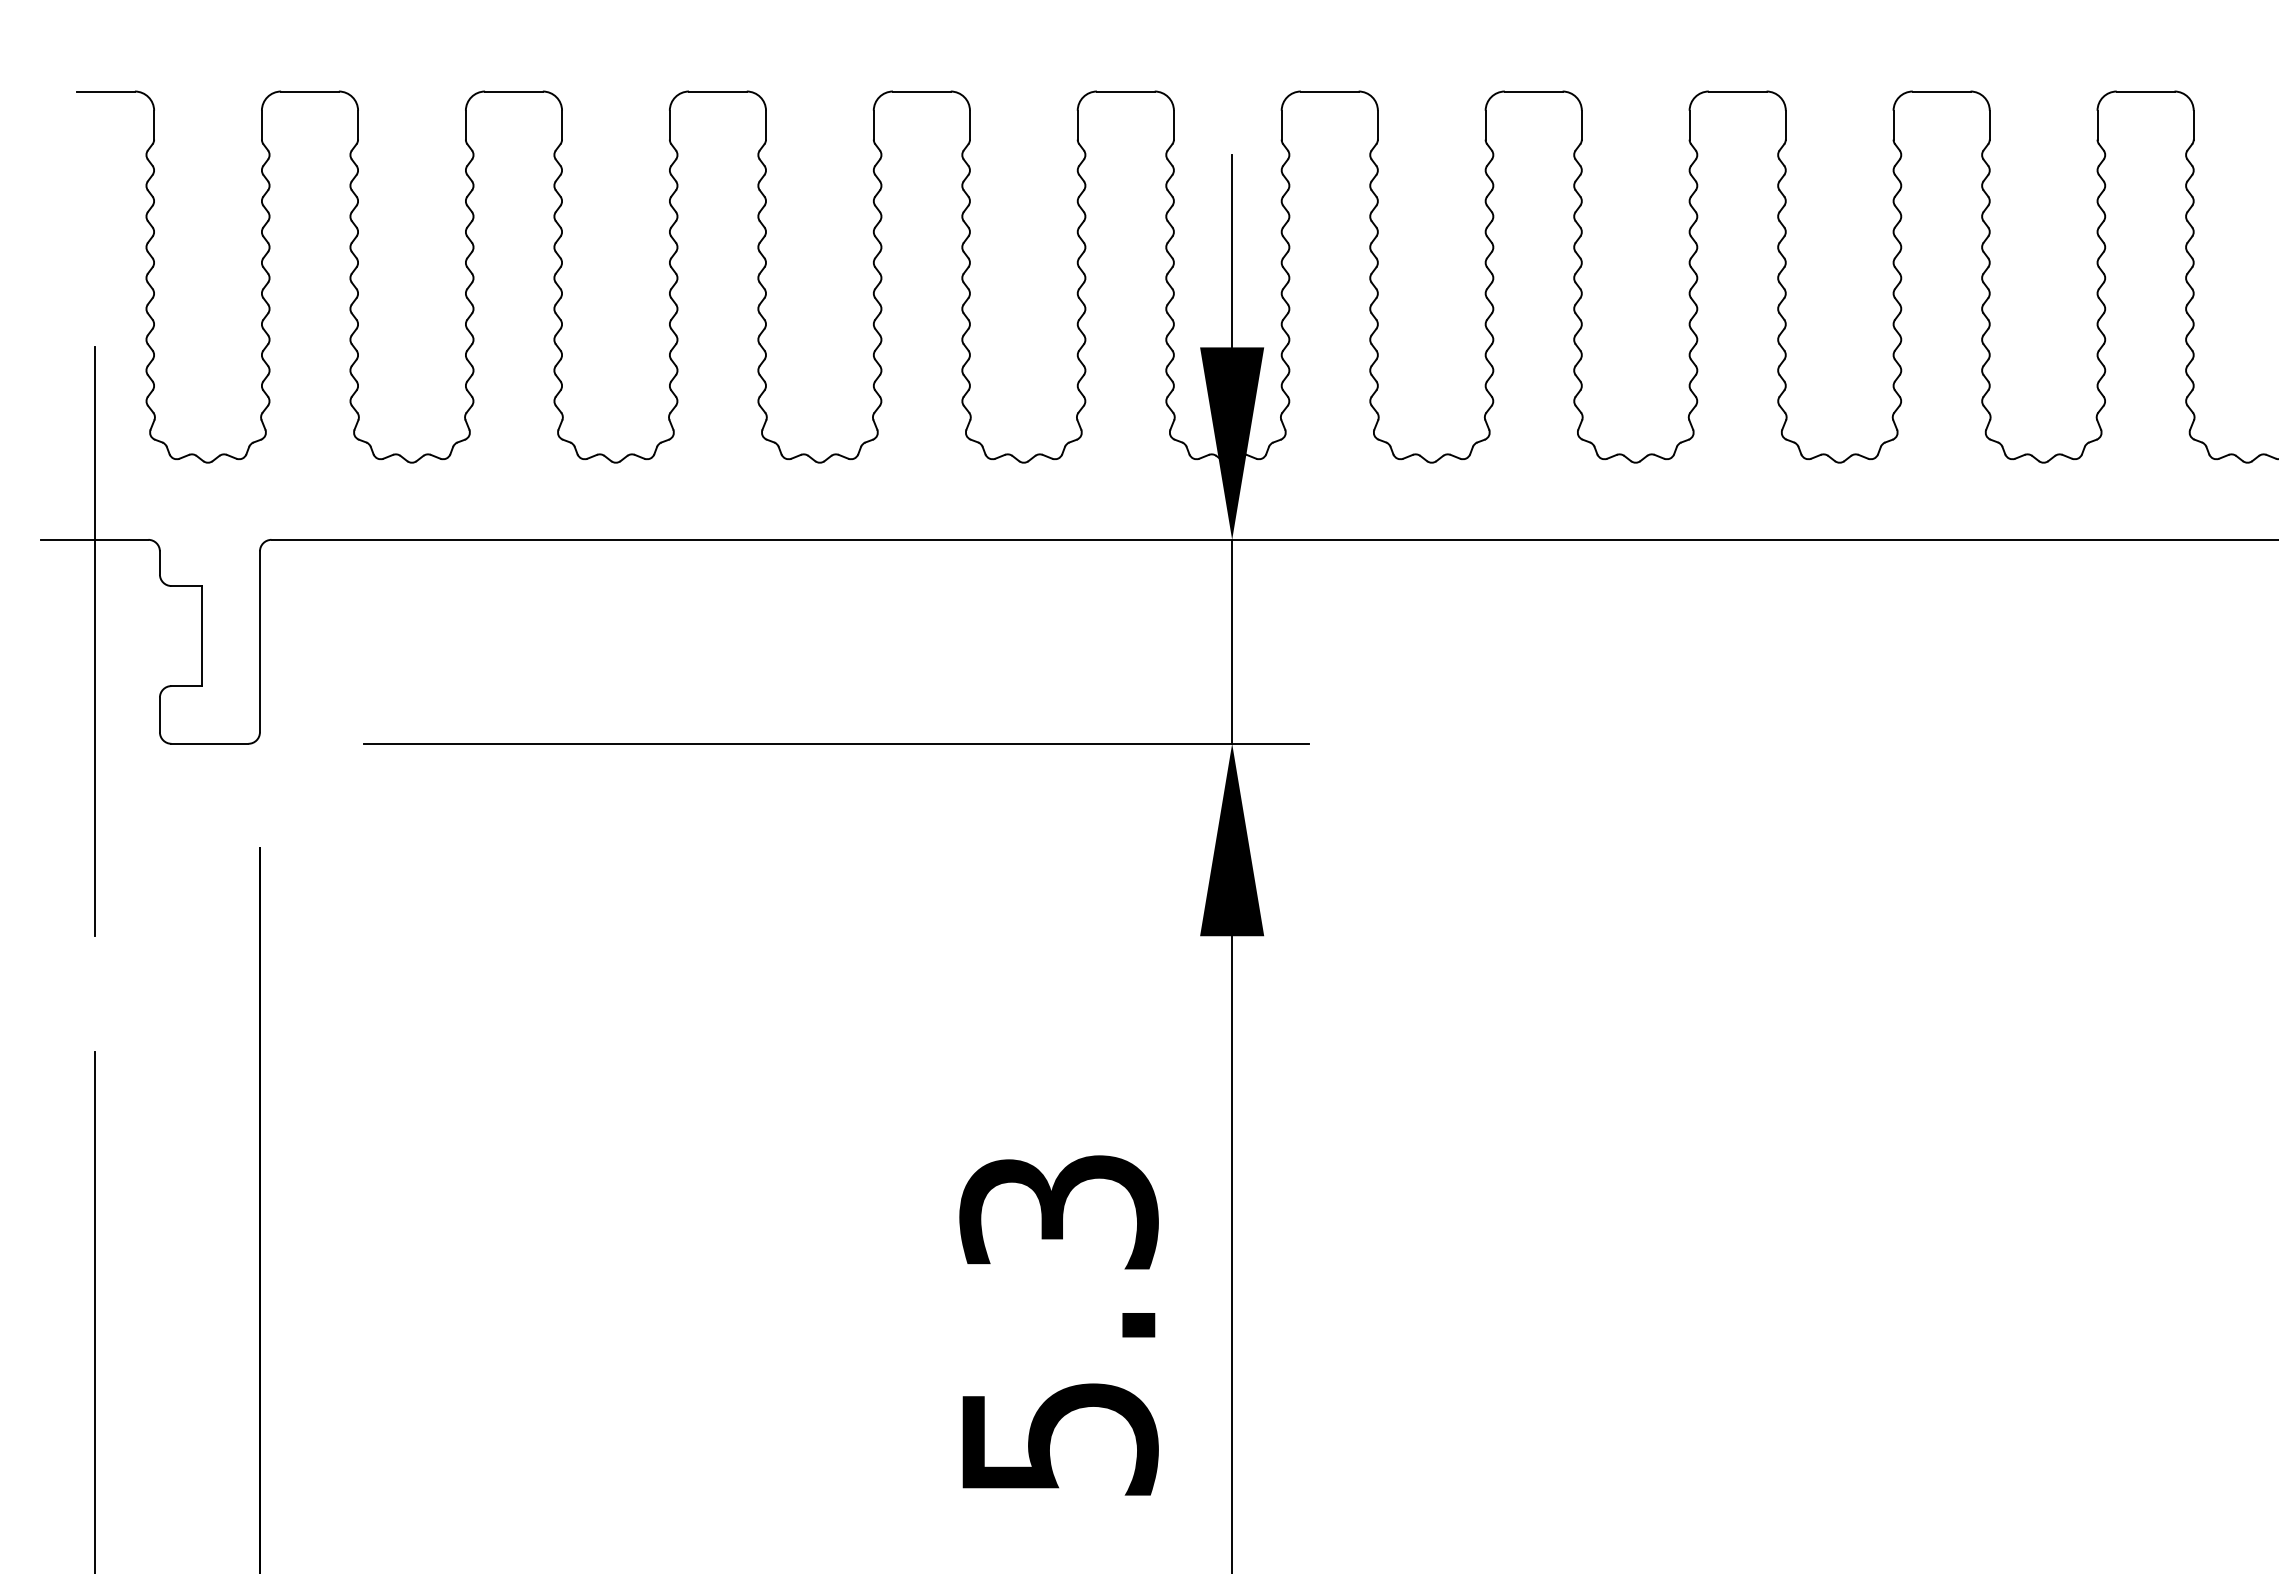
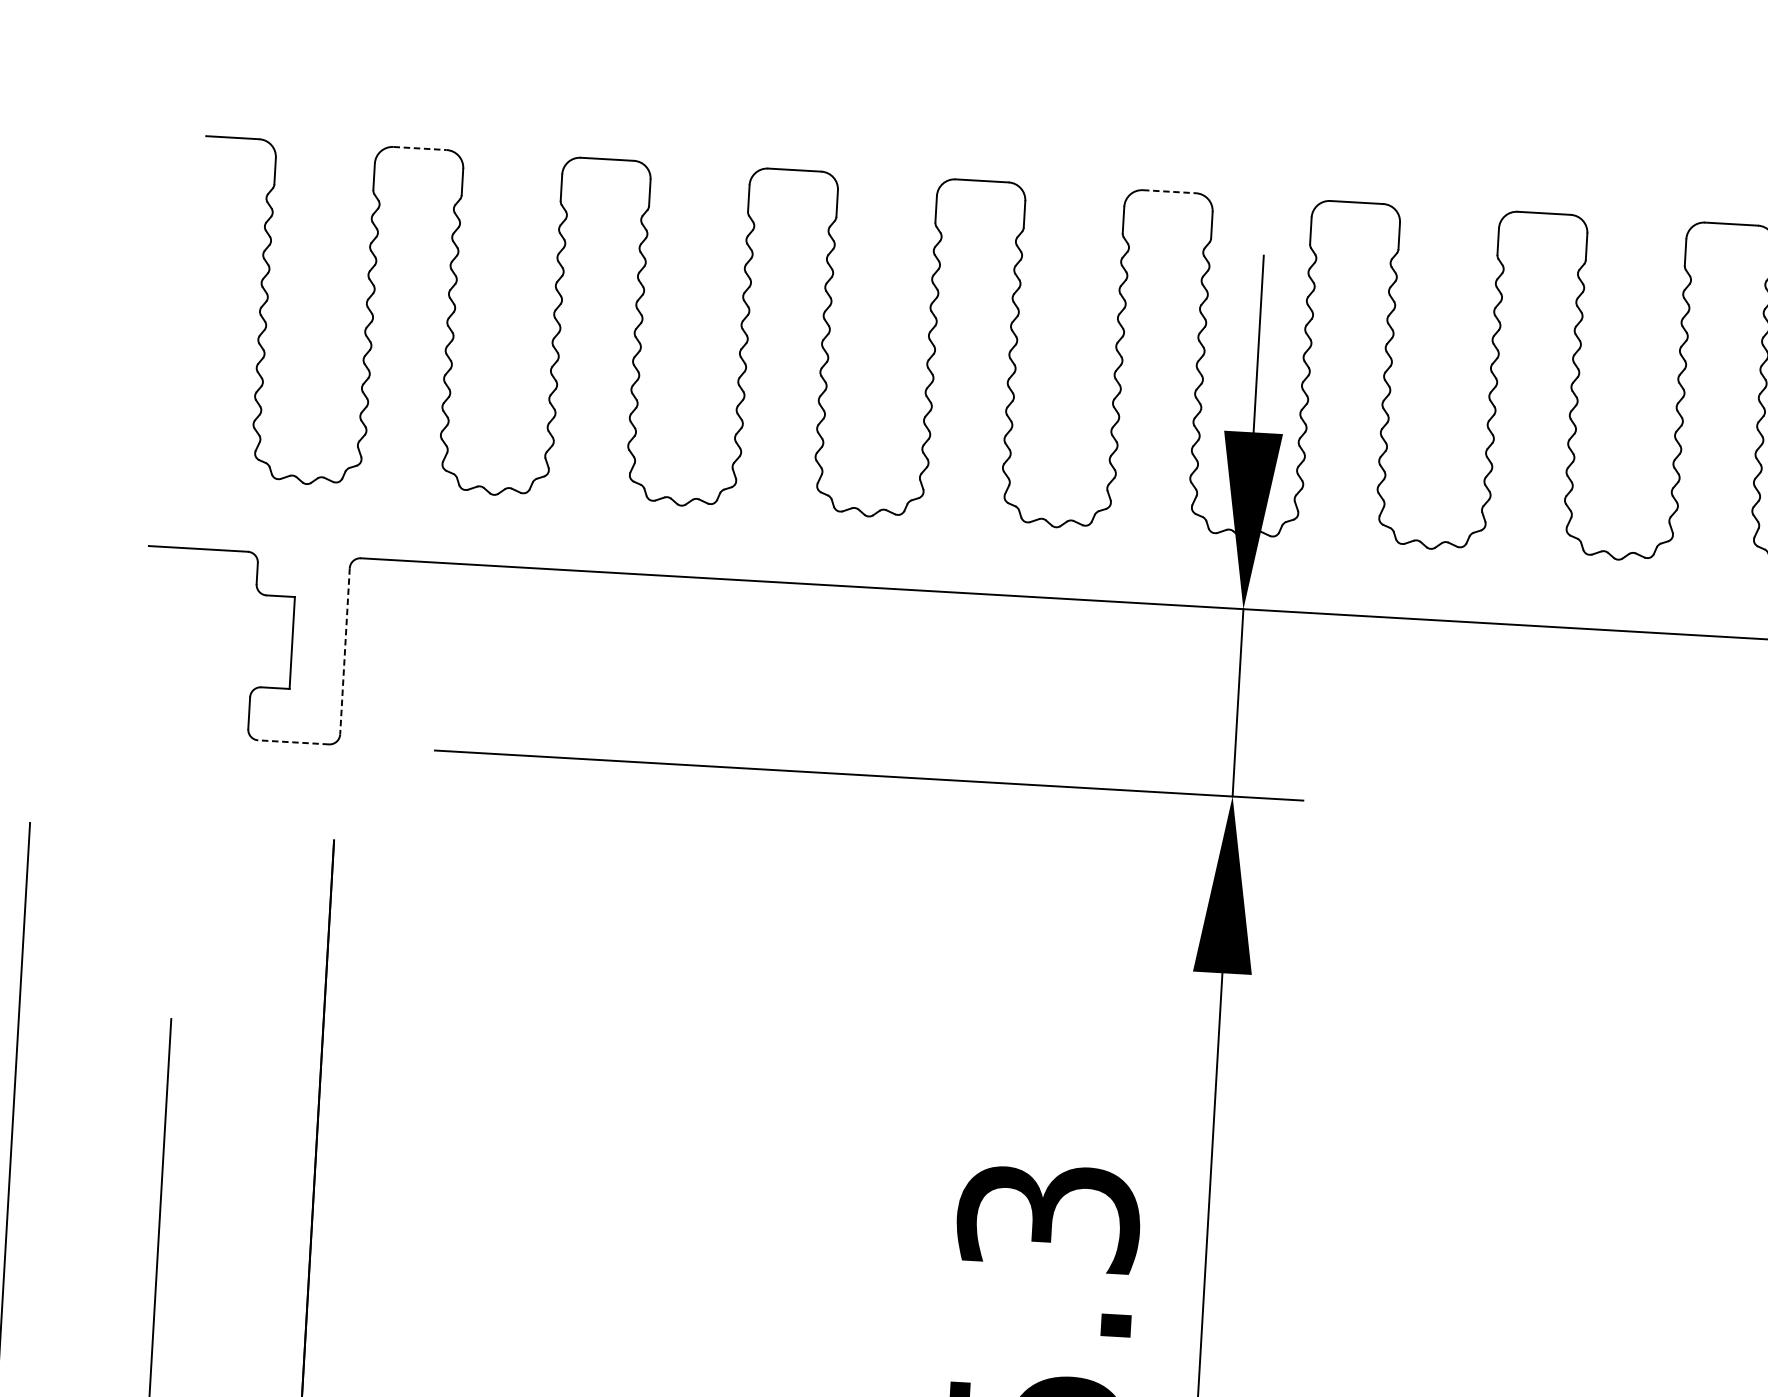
line: (310, 91) -> (420, 148), solid -> dashed
line: (1125, 91) -> (1169, 191), solid -> dashed
line: (94, 641) -> (192, 642), removed
line: (259, 642) -> (344, 651), solid -> dashed
line: (209, 743) -> (293, 742), solid -> dashed

